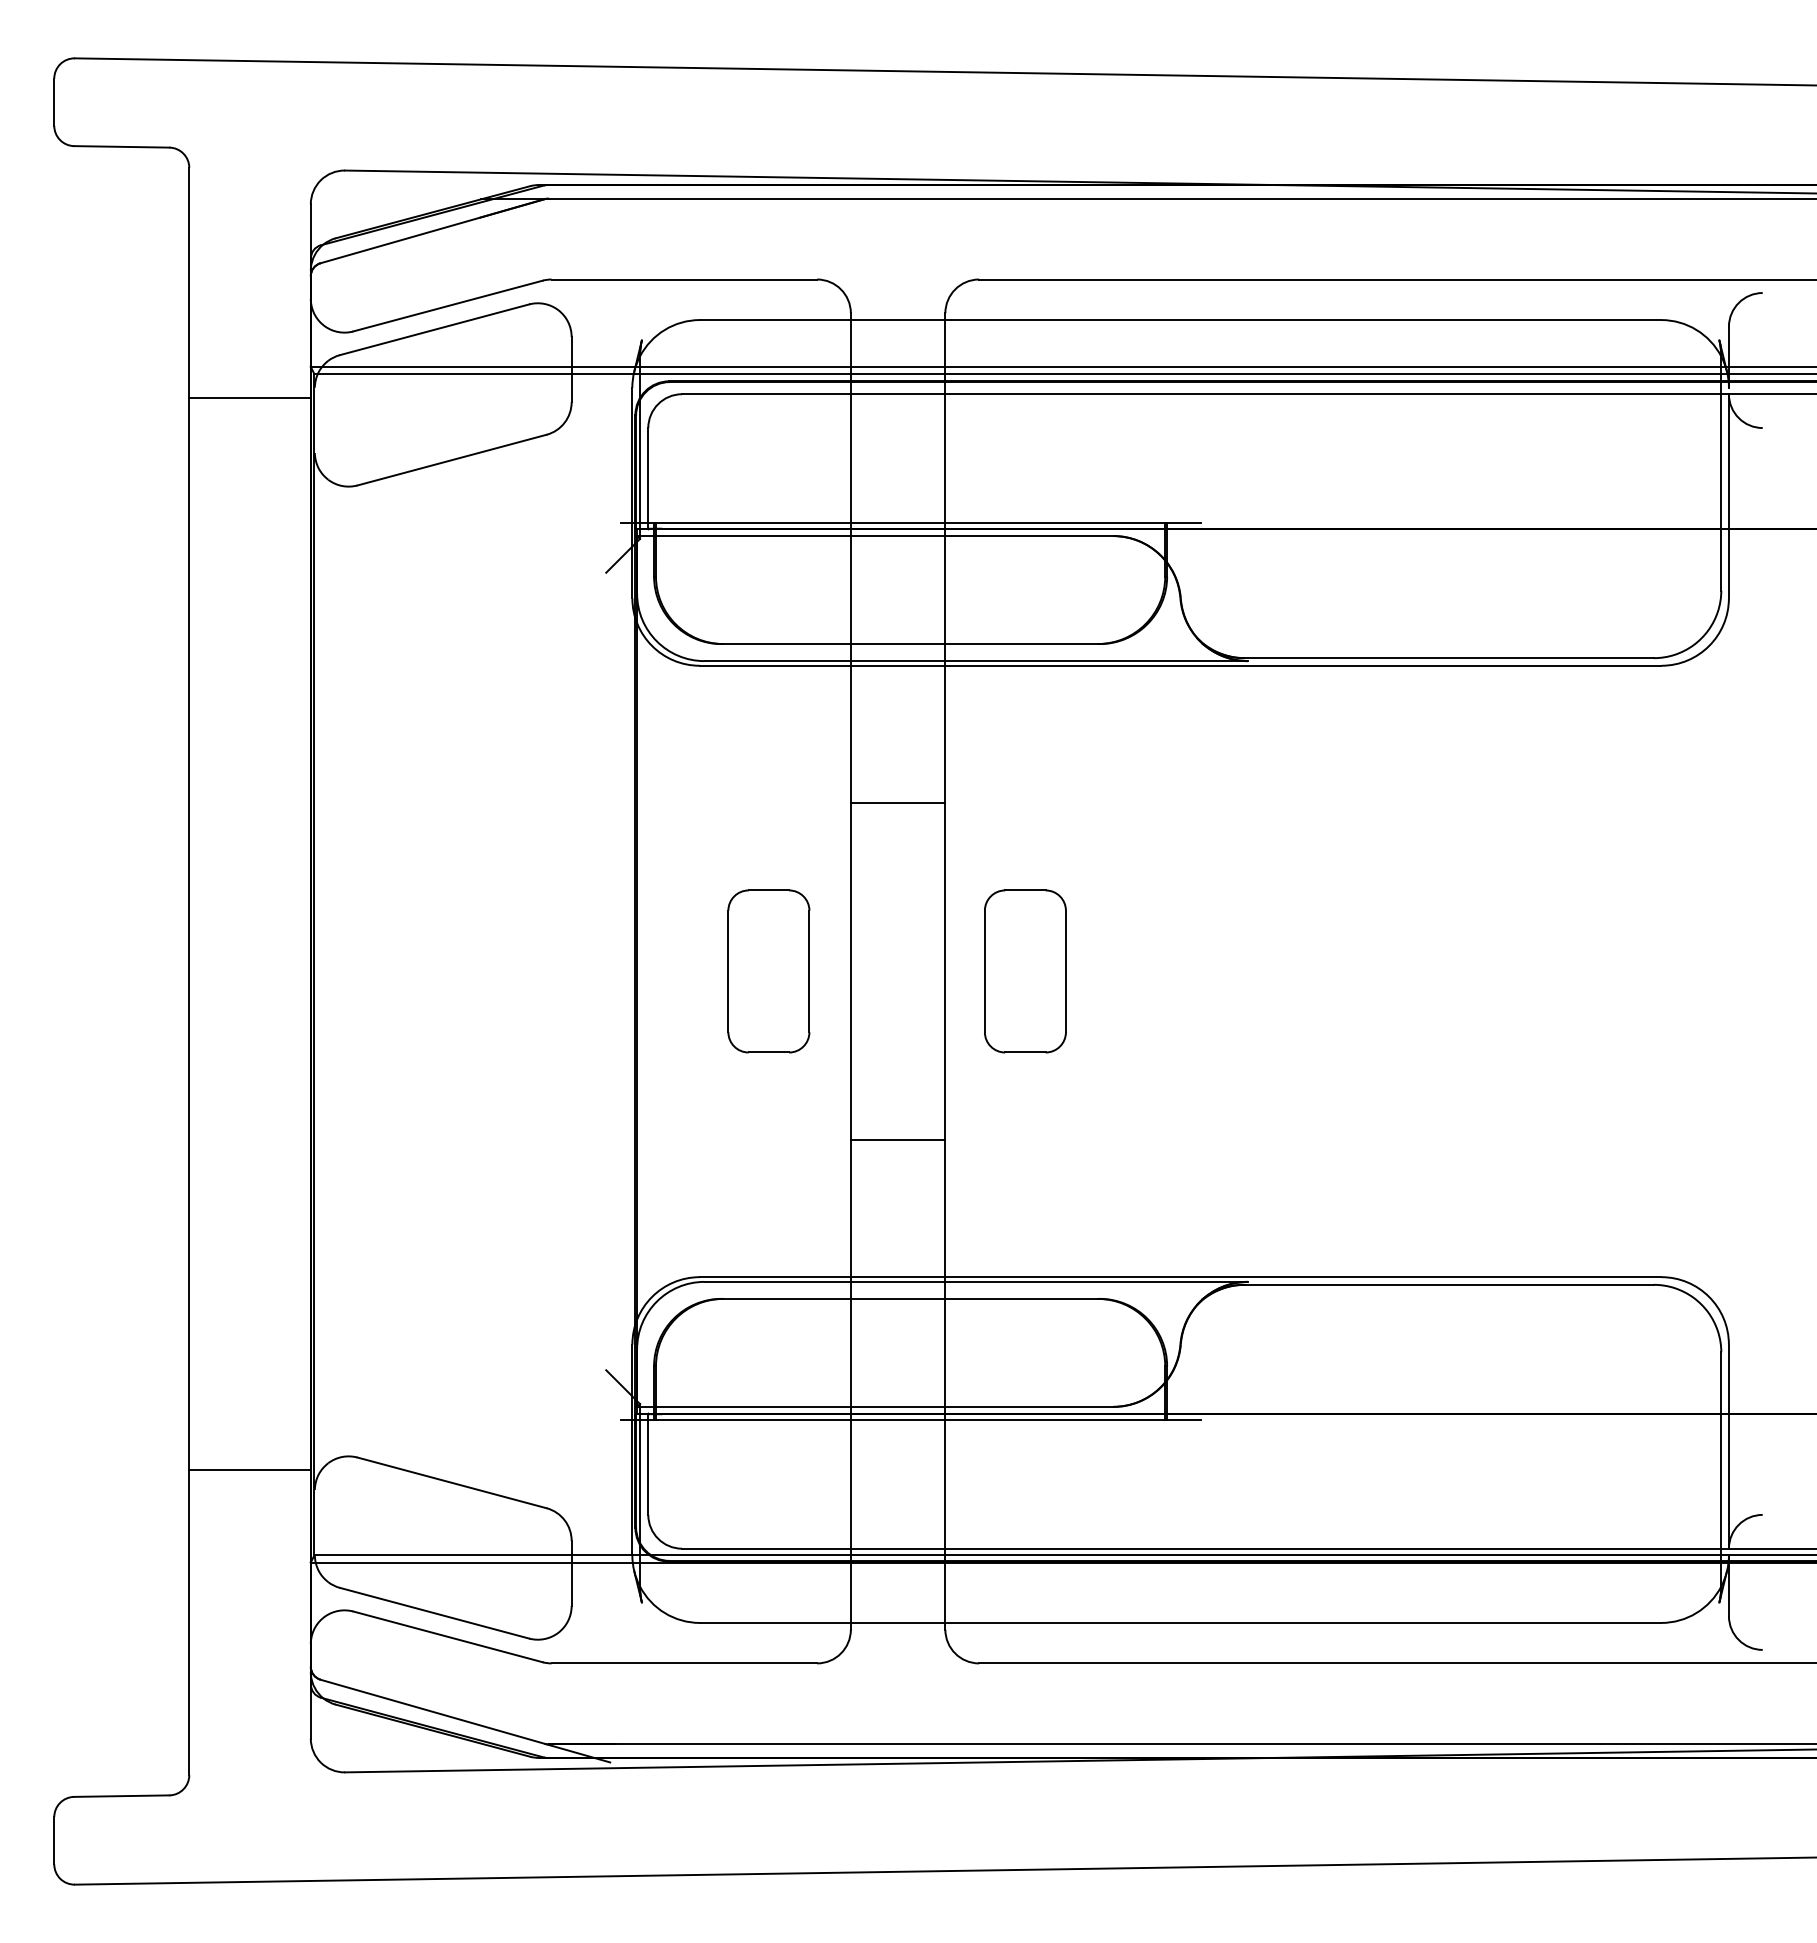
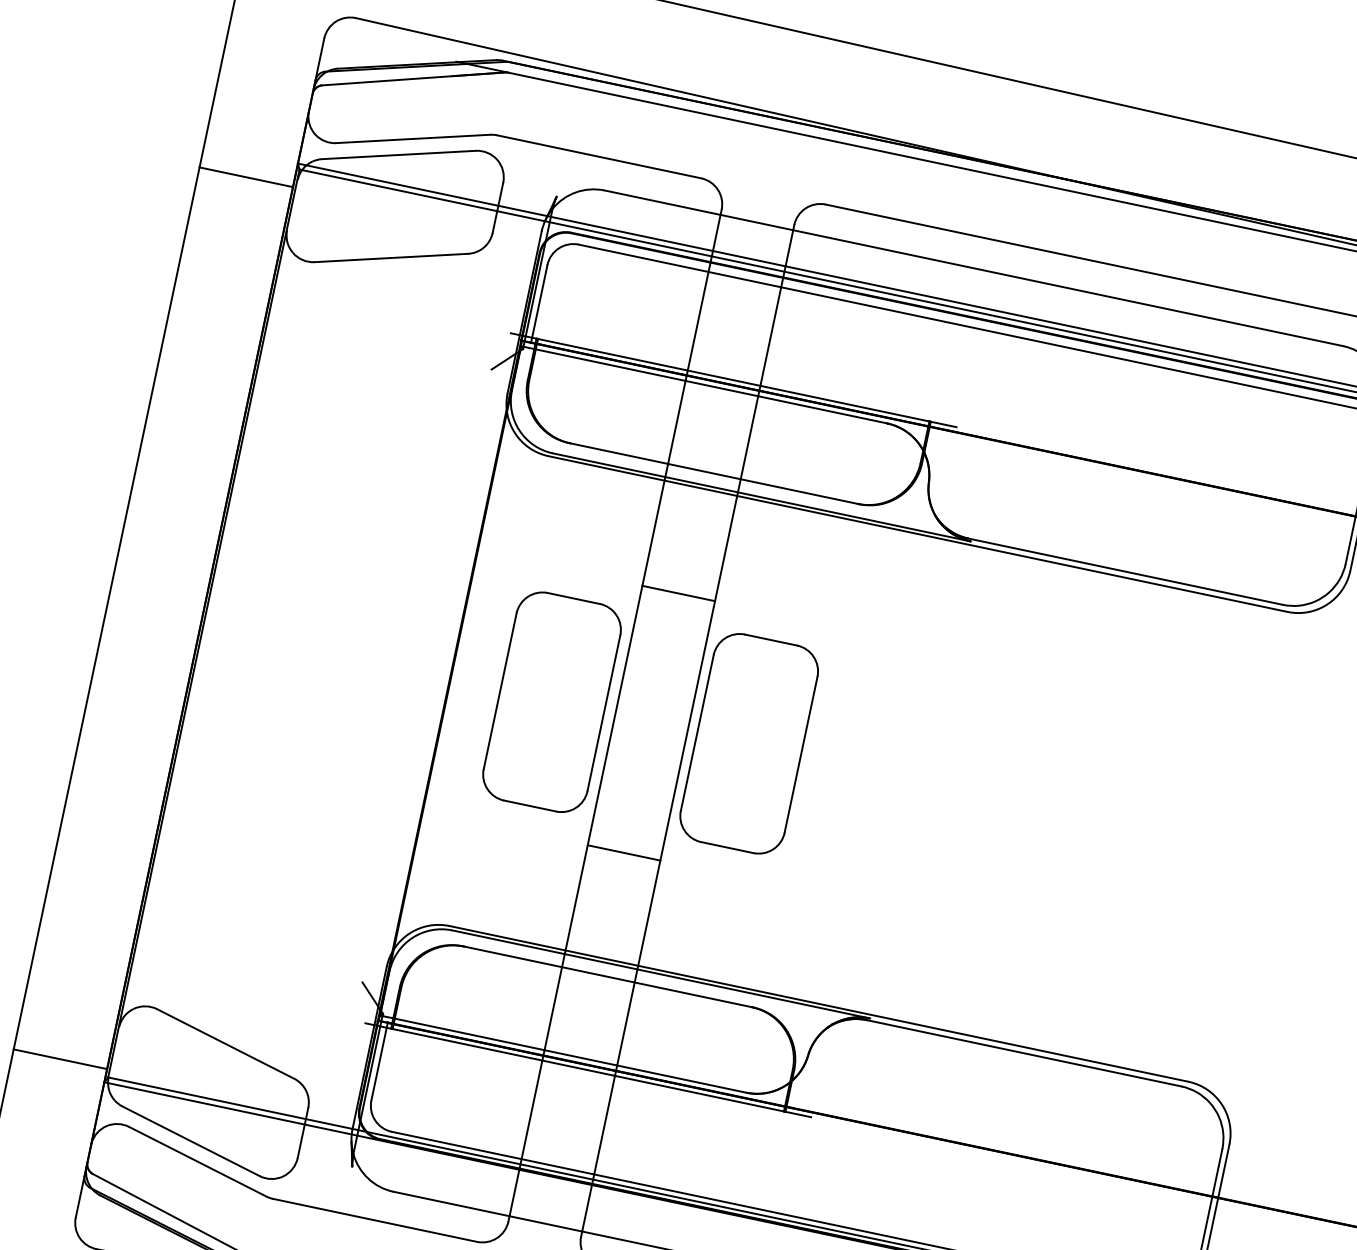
part: (768, 971) -> (551, 702), size x1.67
part: (1025, 971) -> (749, 743), size x1.67
line: (249, 1470) -> (59, 1059), moved

